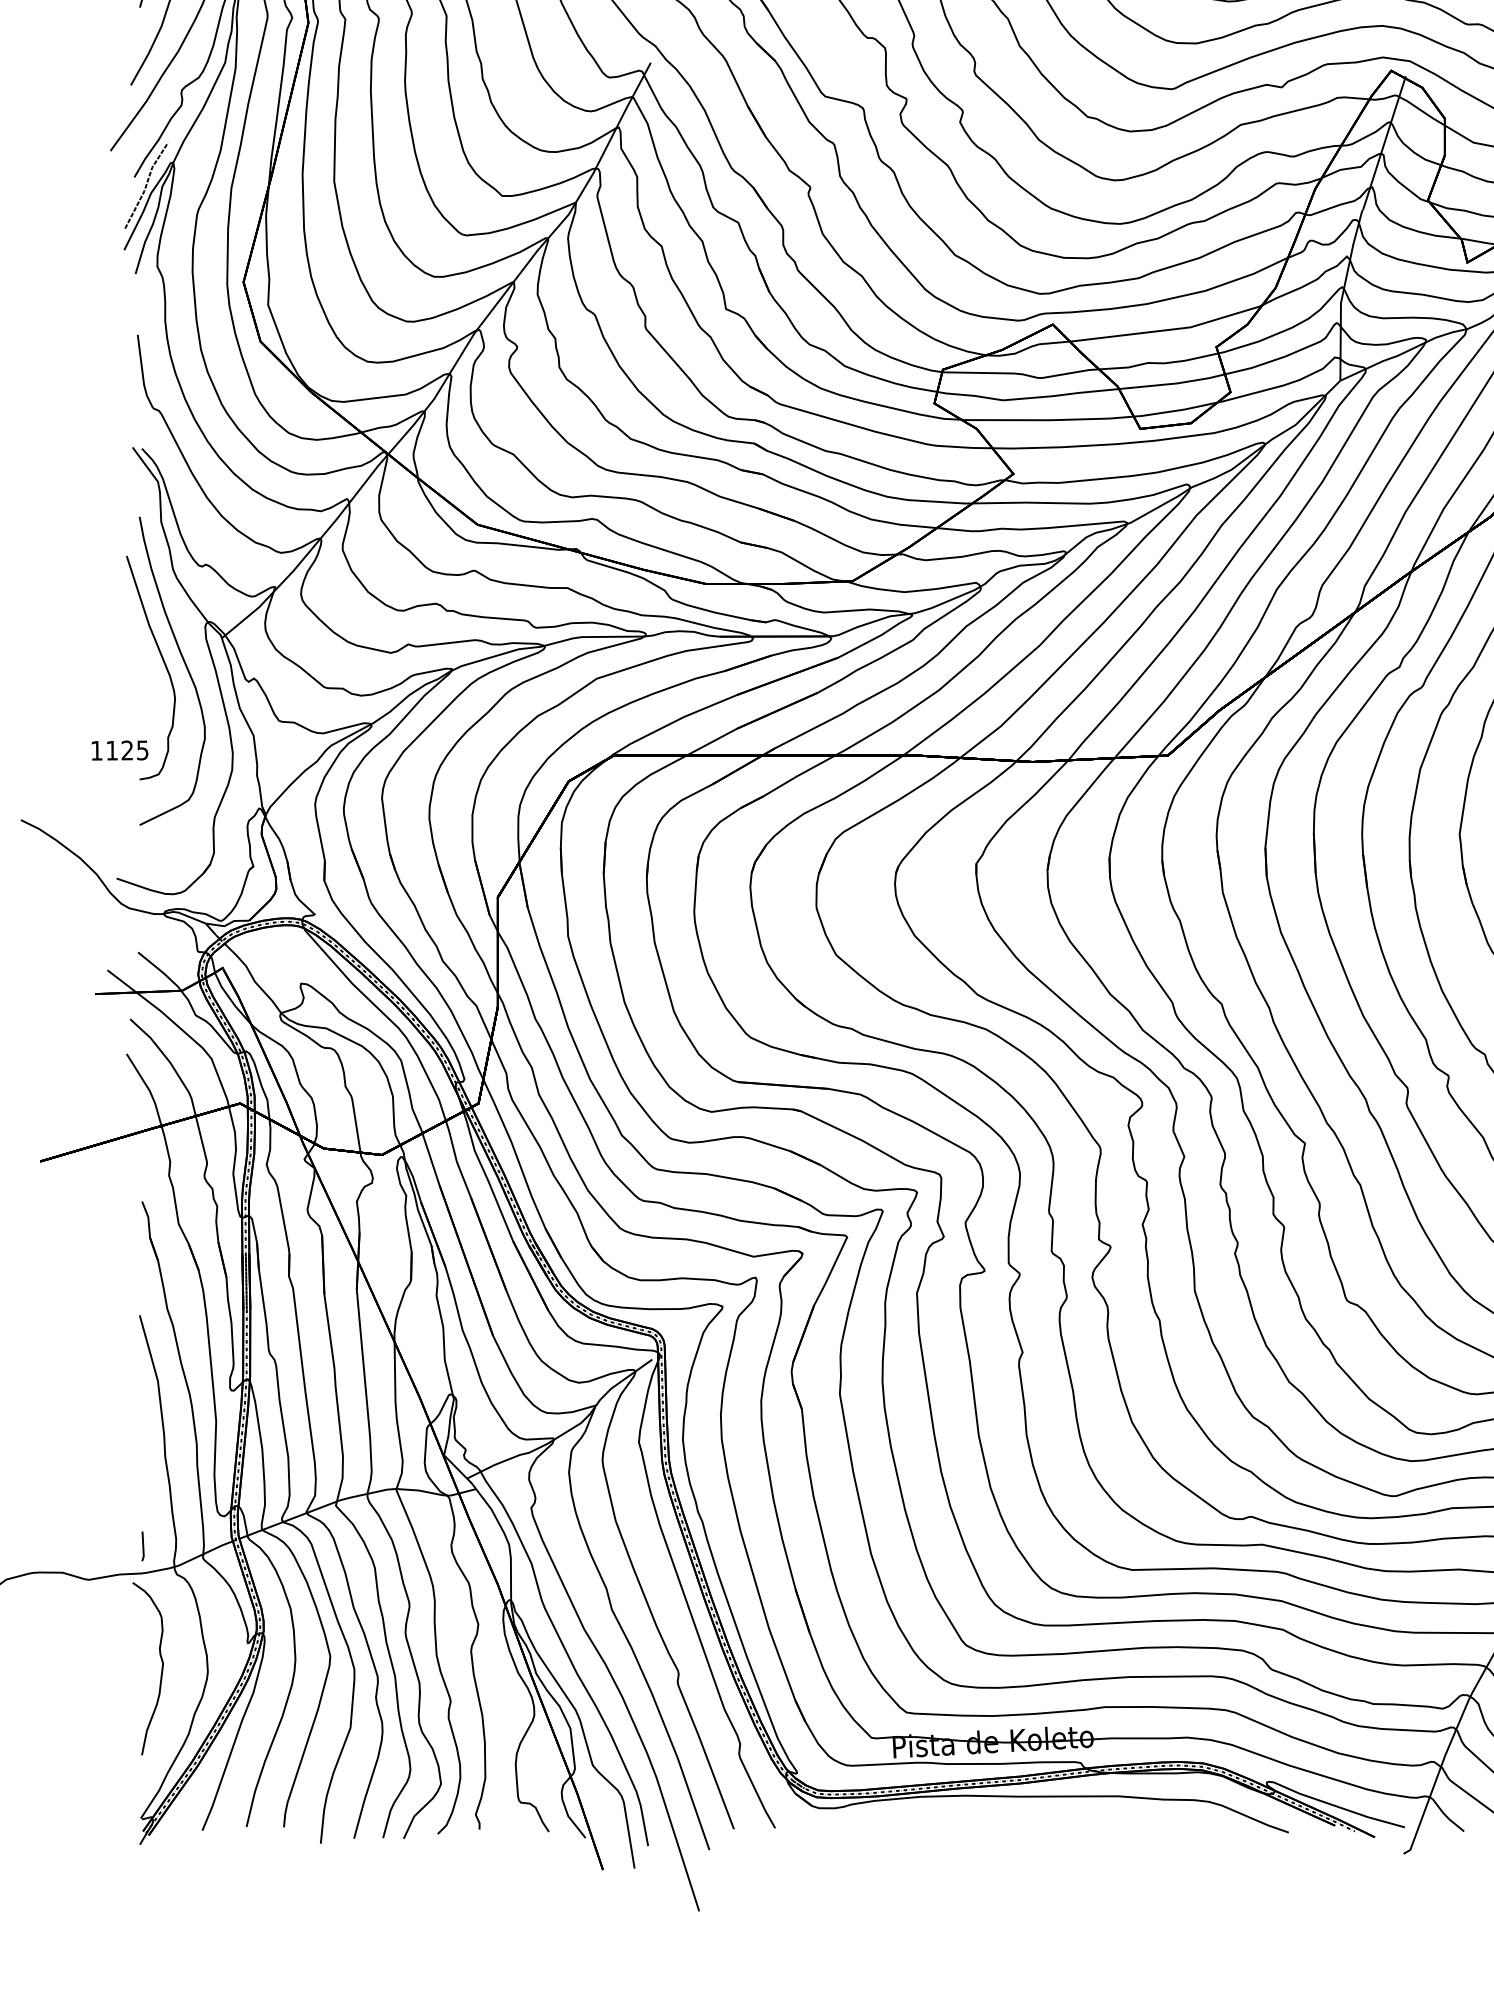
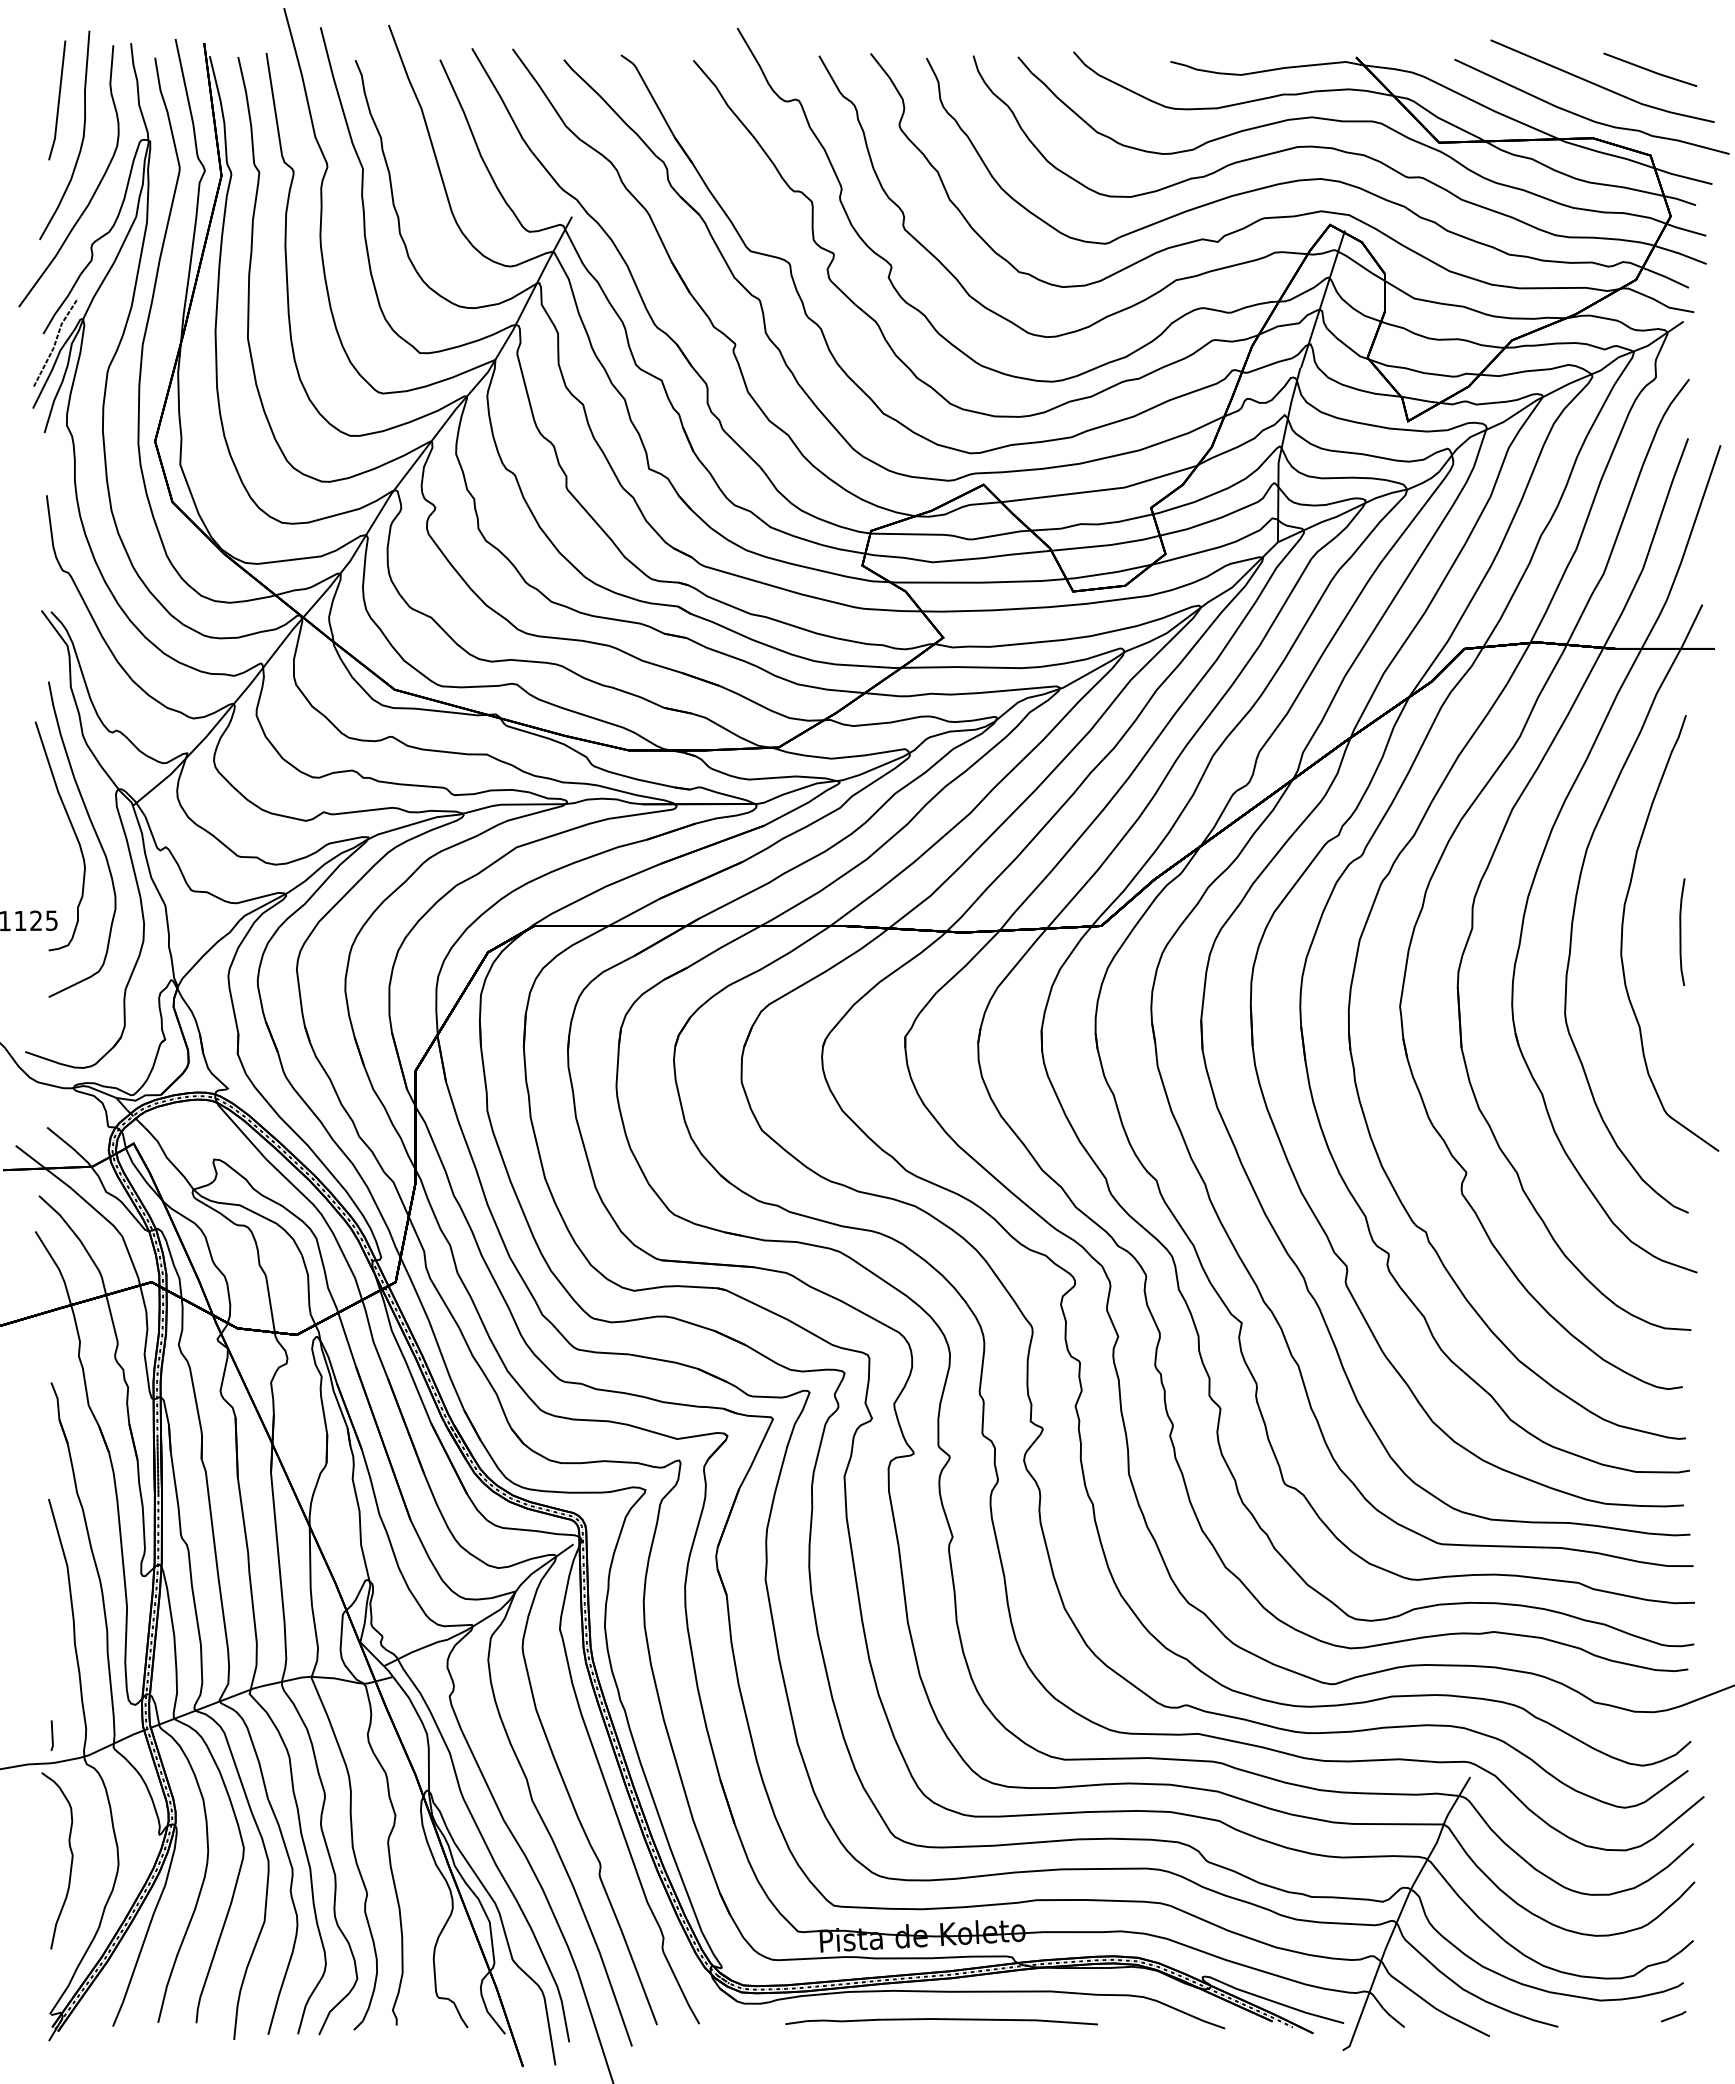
curve: (1012, 1824) -> (942, 2020), added

